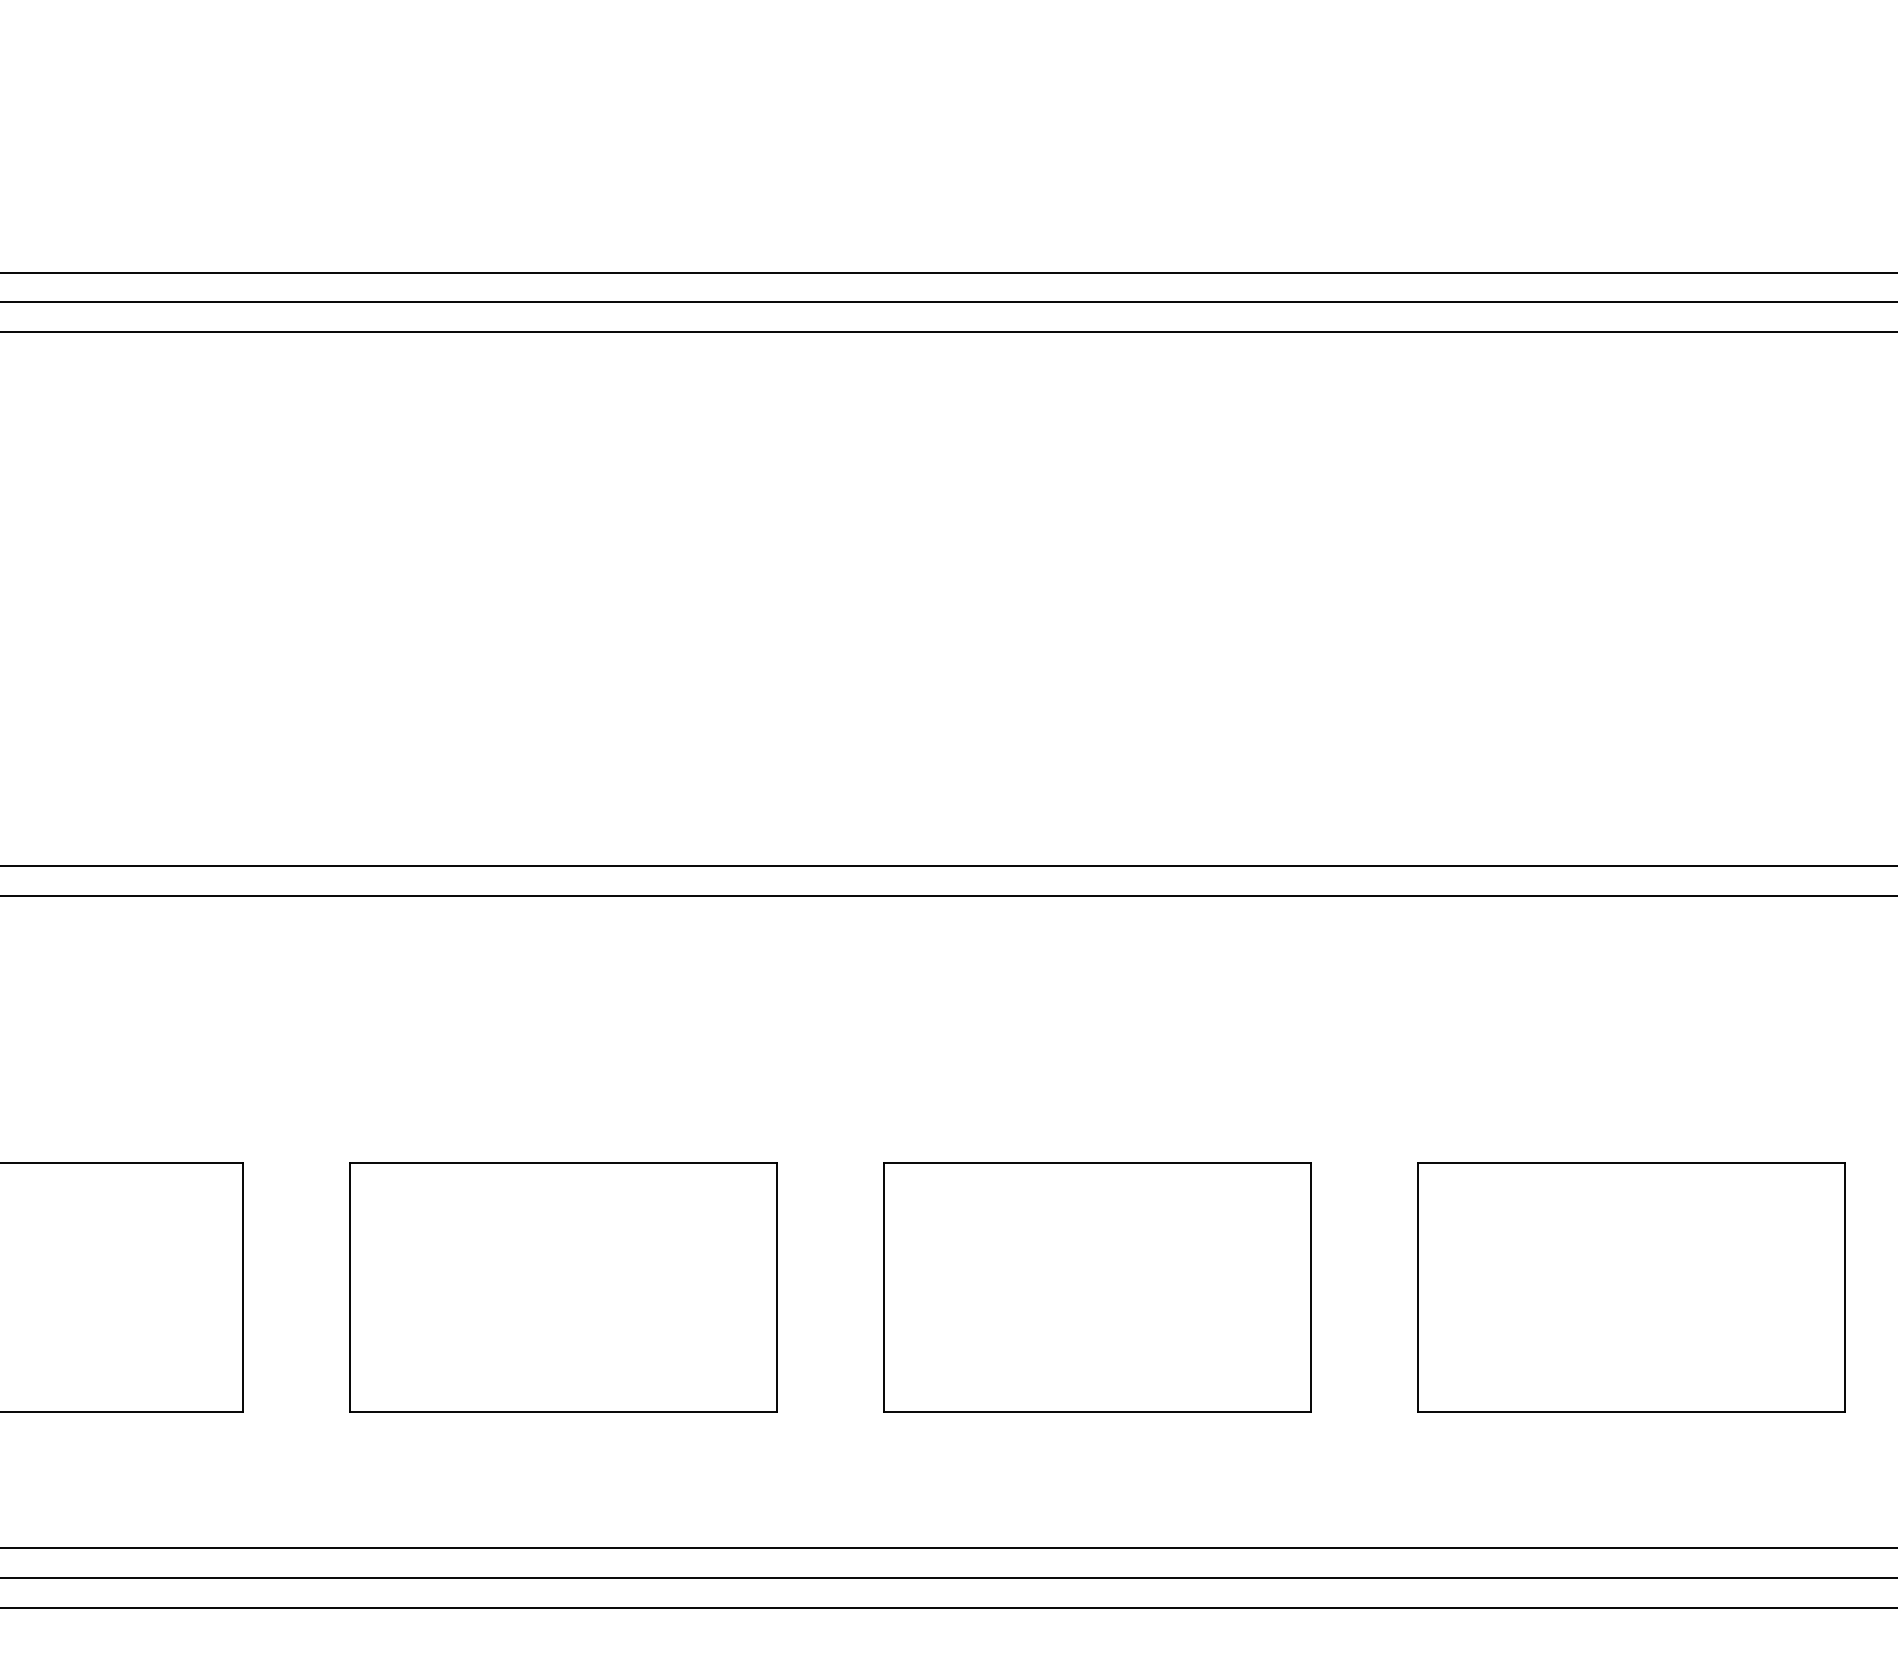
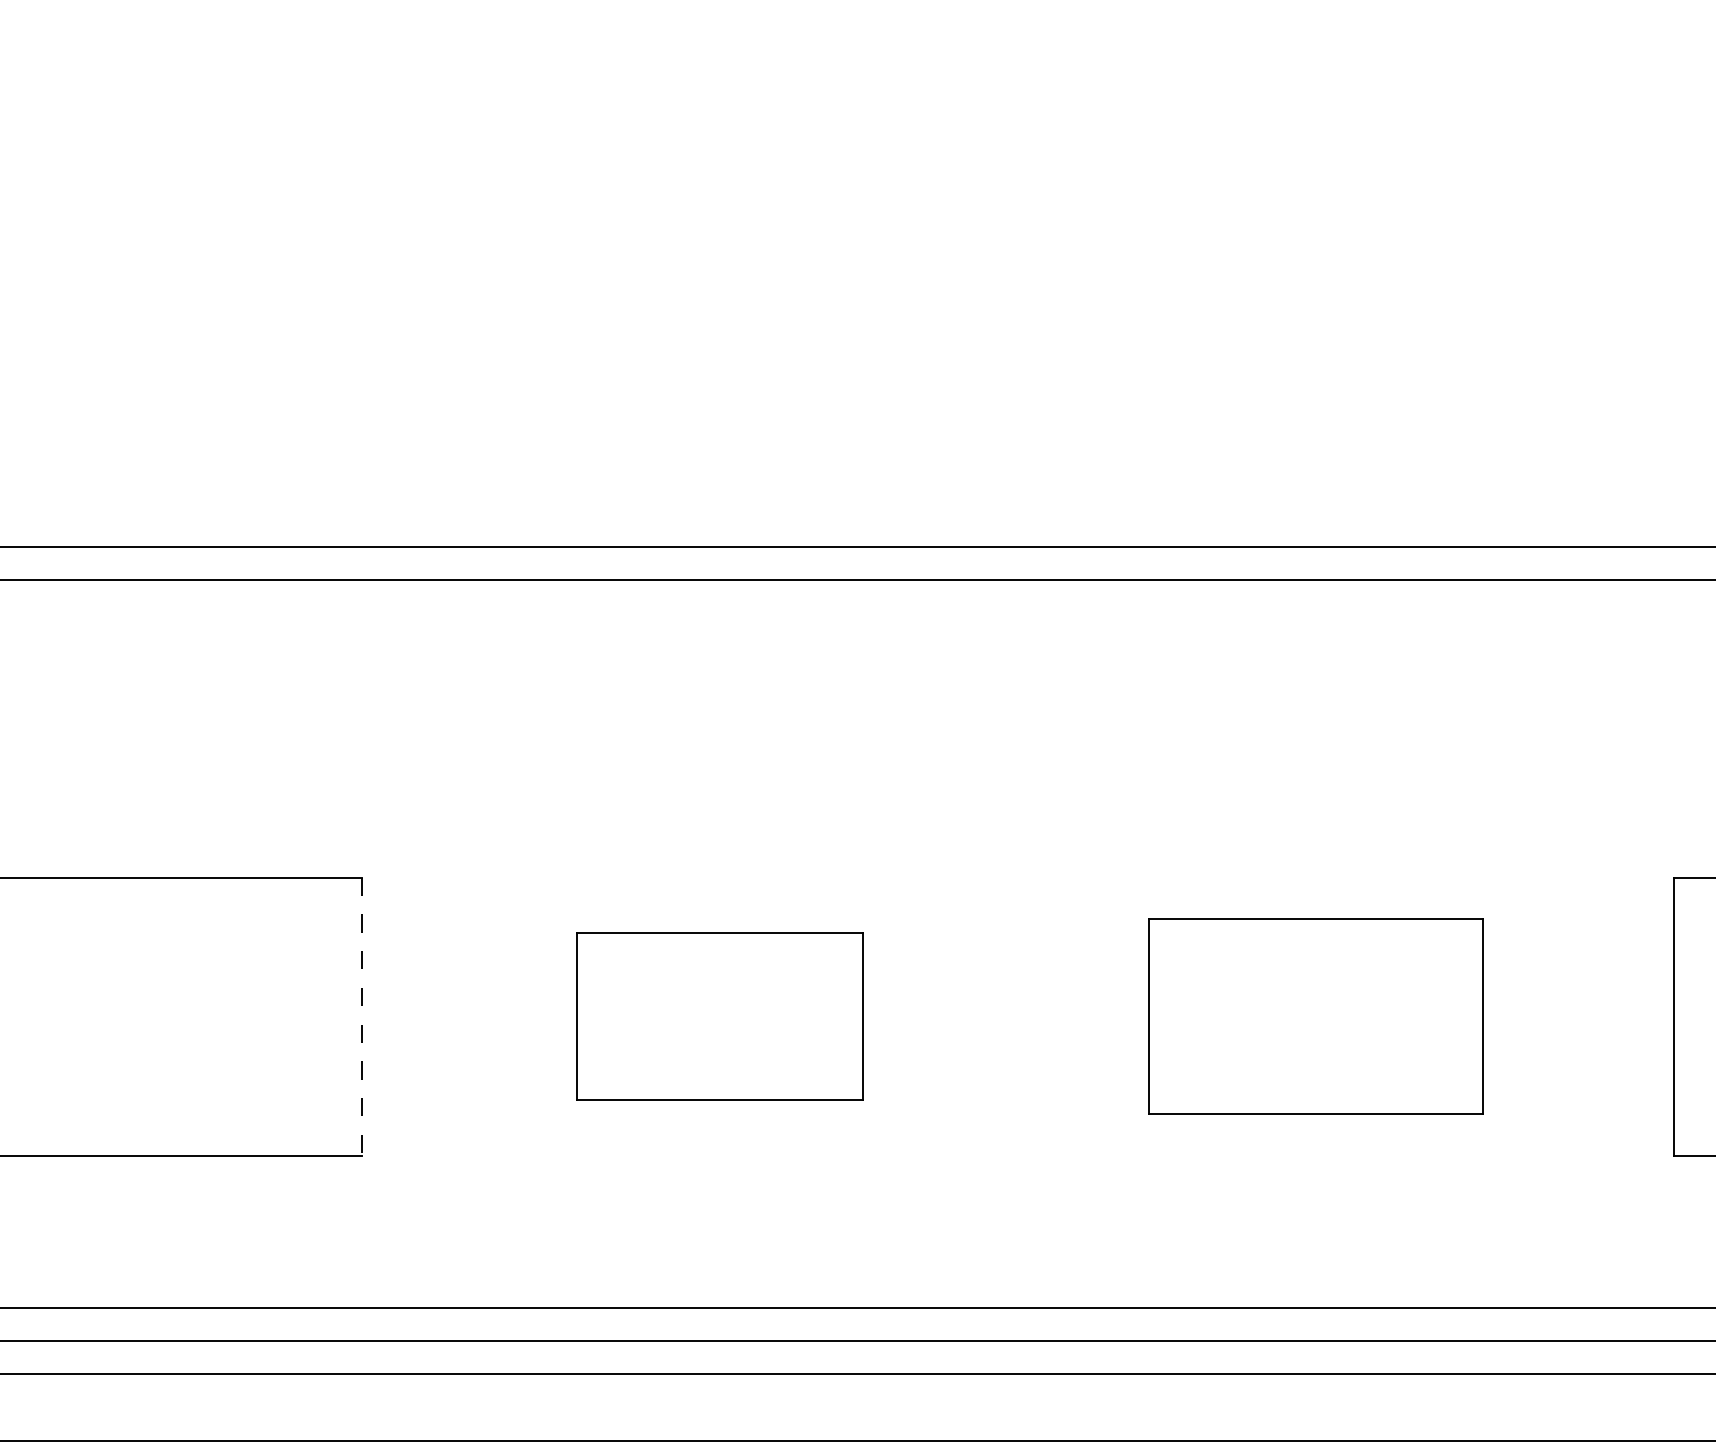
line: (777, 1287) -> (362, 1017), solid -> dashed
part: (1097, 1287) -> (719, 1017), size x0.6
part: (1631, 1287) -> (1315, 1017), size x0.7

